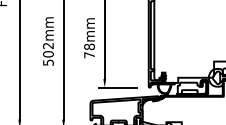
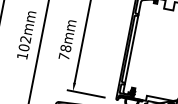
text: (48, 62) -> (22, 55), 502mm -> 102mm

